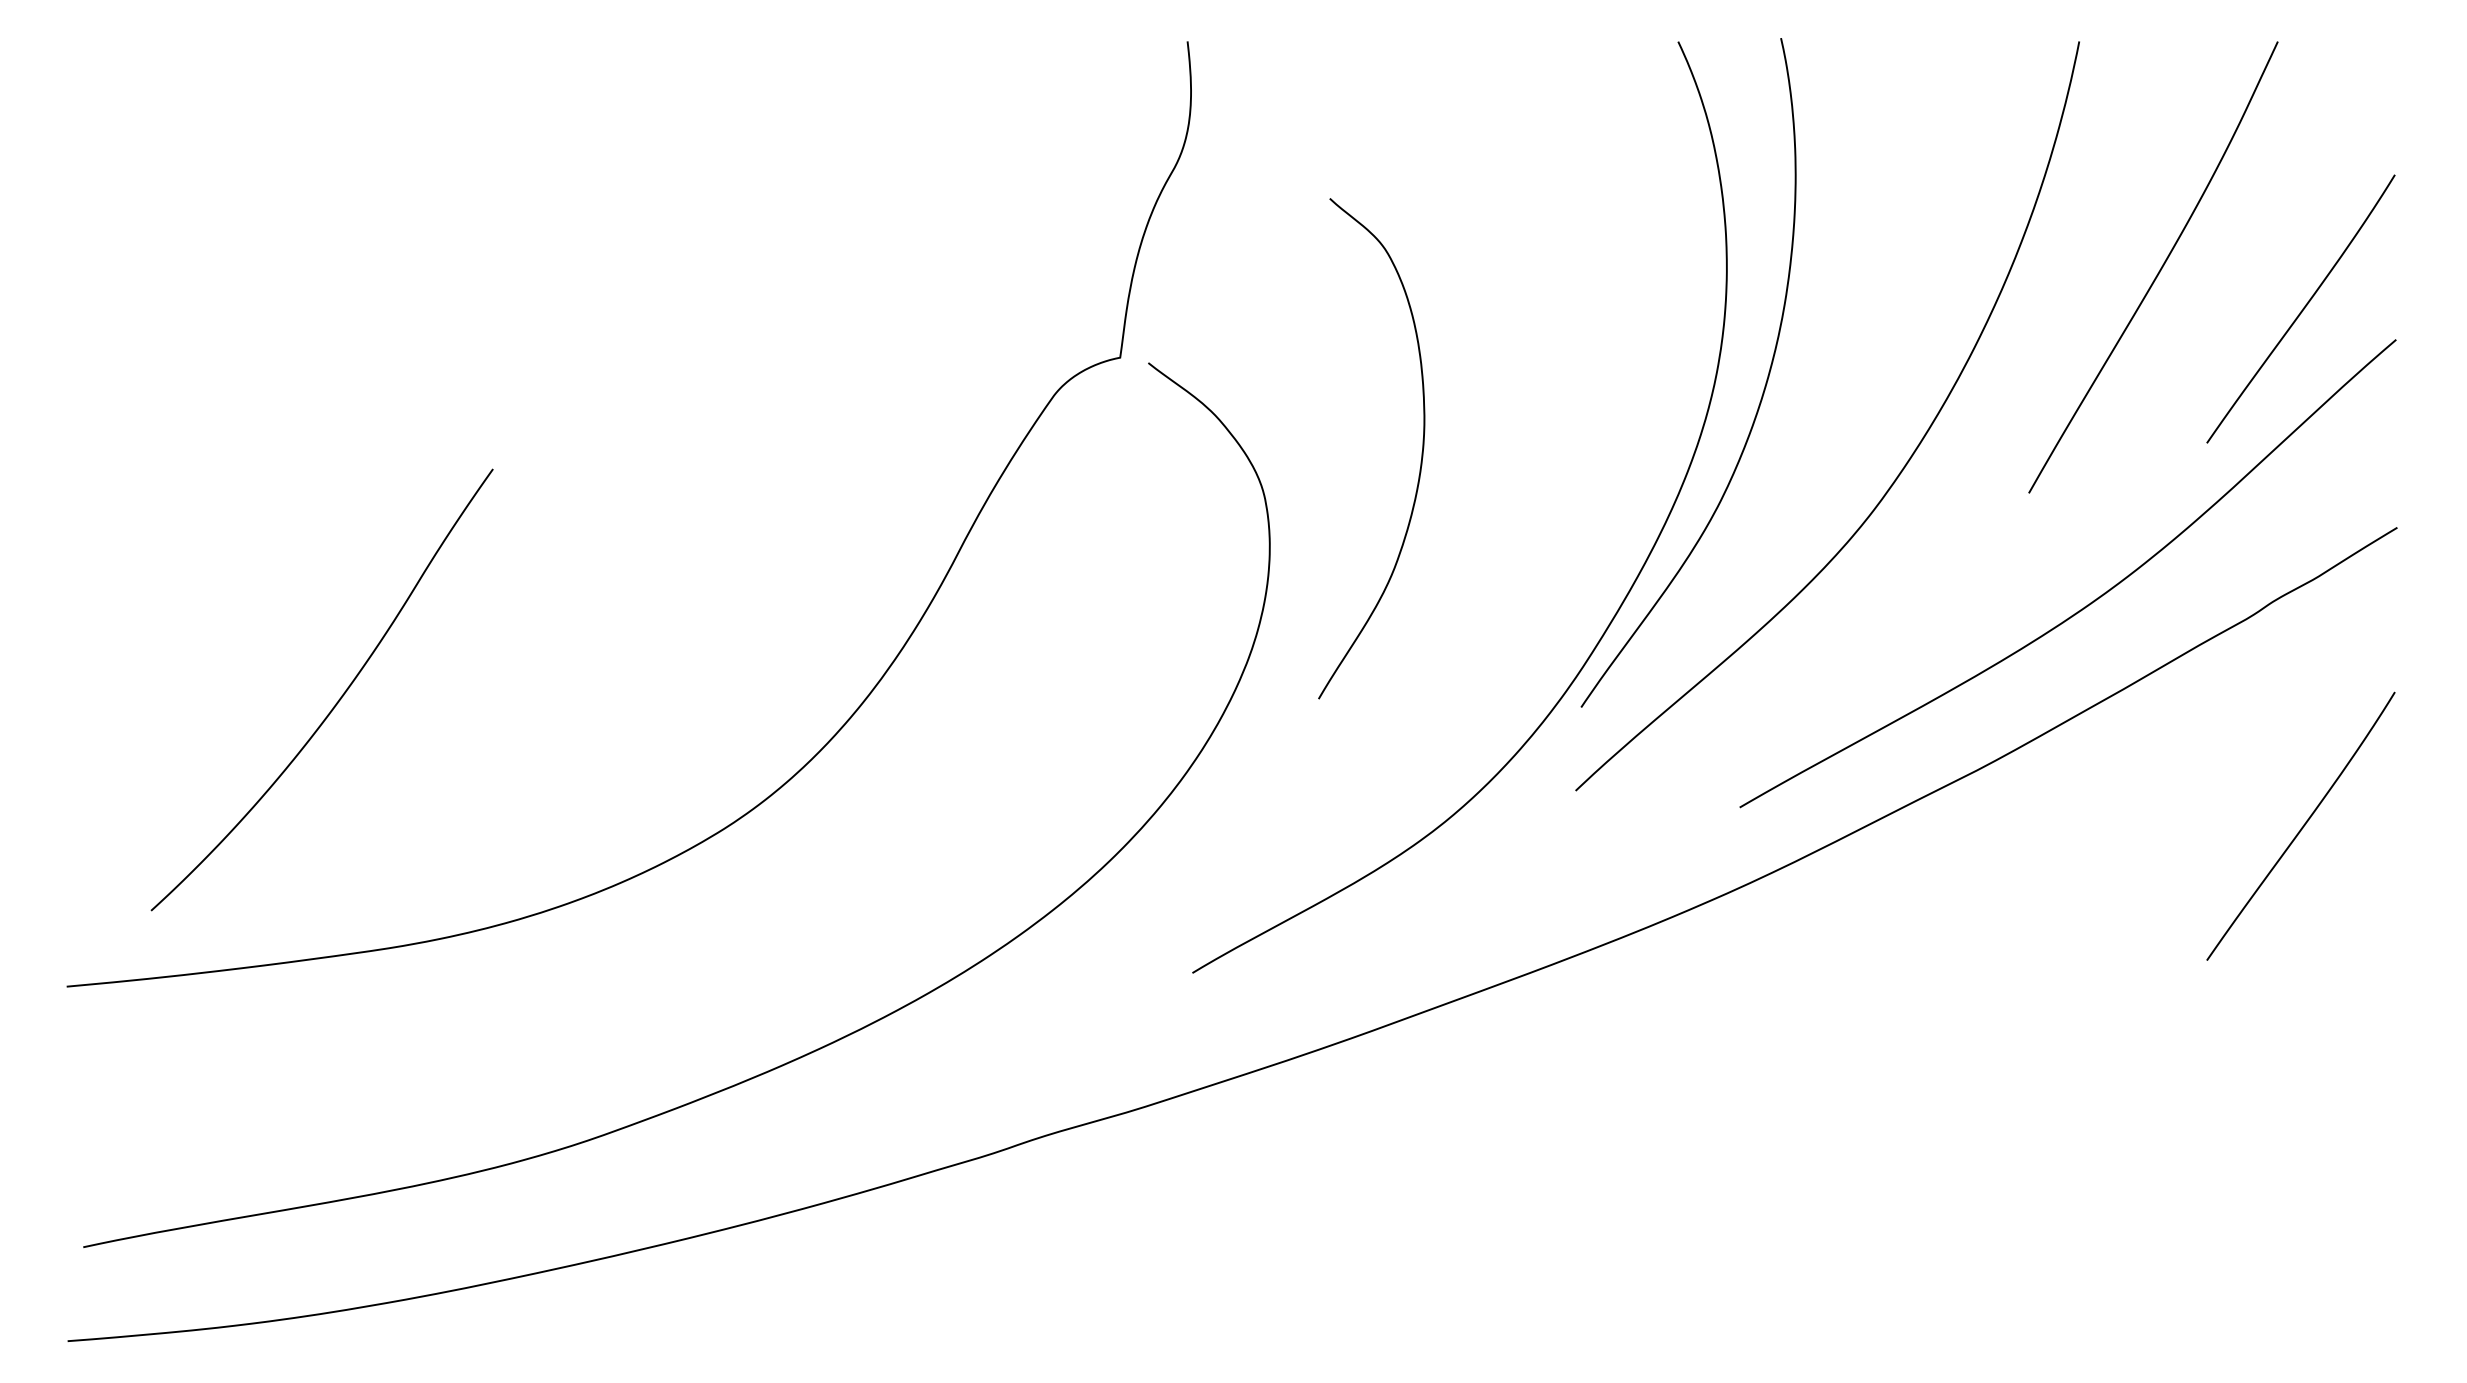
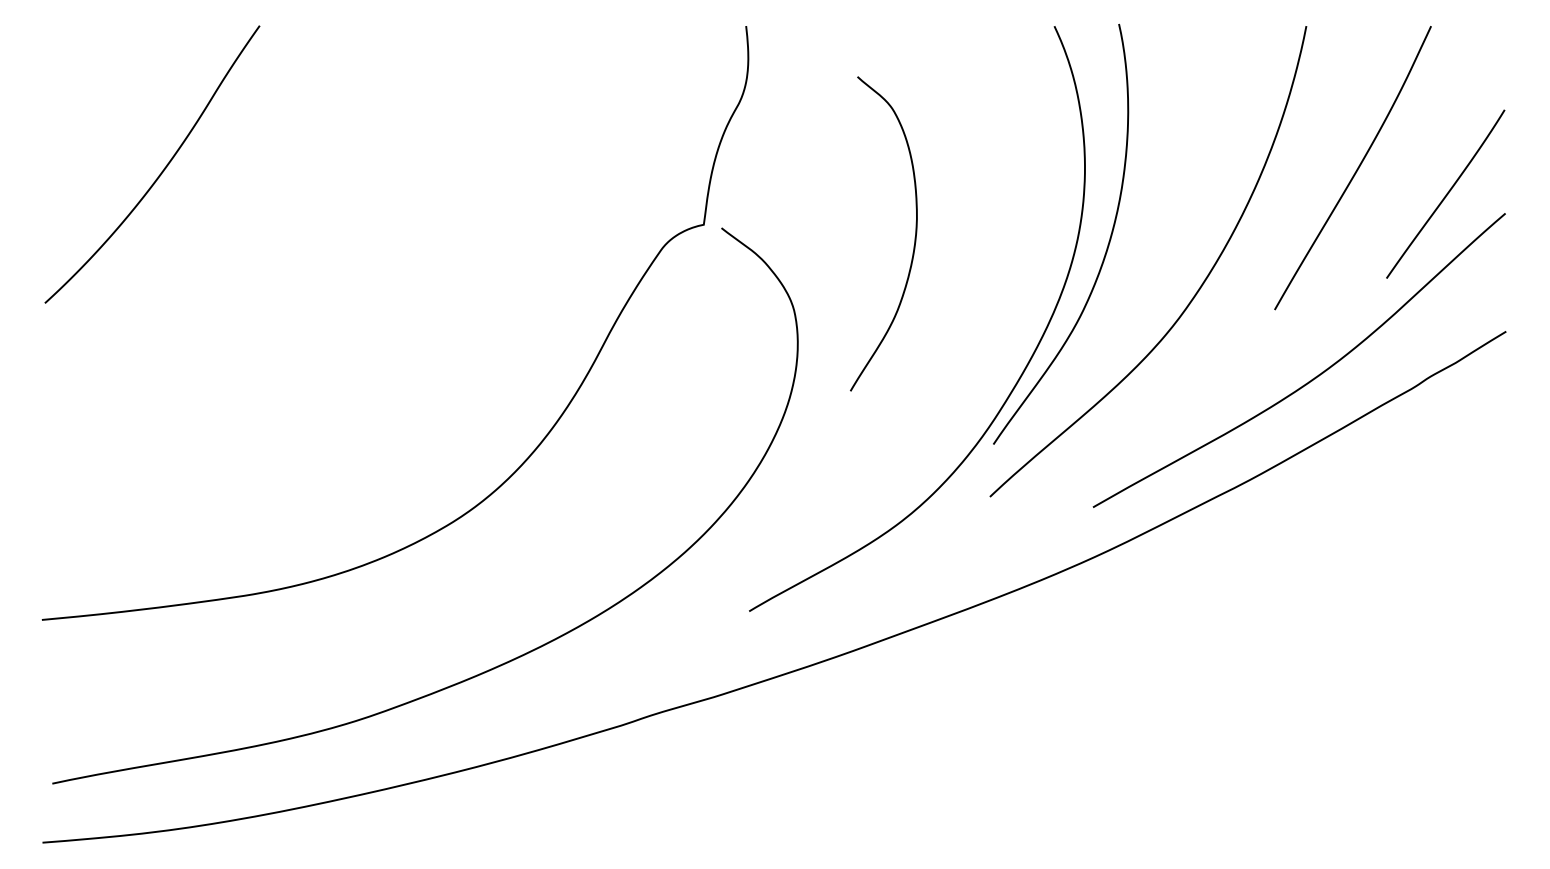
curve: (1420, 454) -> (914, 237), moved
curve: (336, 701) -> (161, 171), moved
curve: (2302, 825) -> (1446, 518), removed

